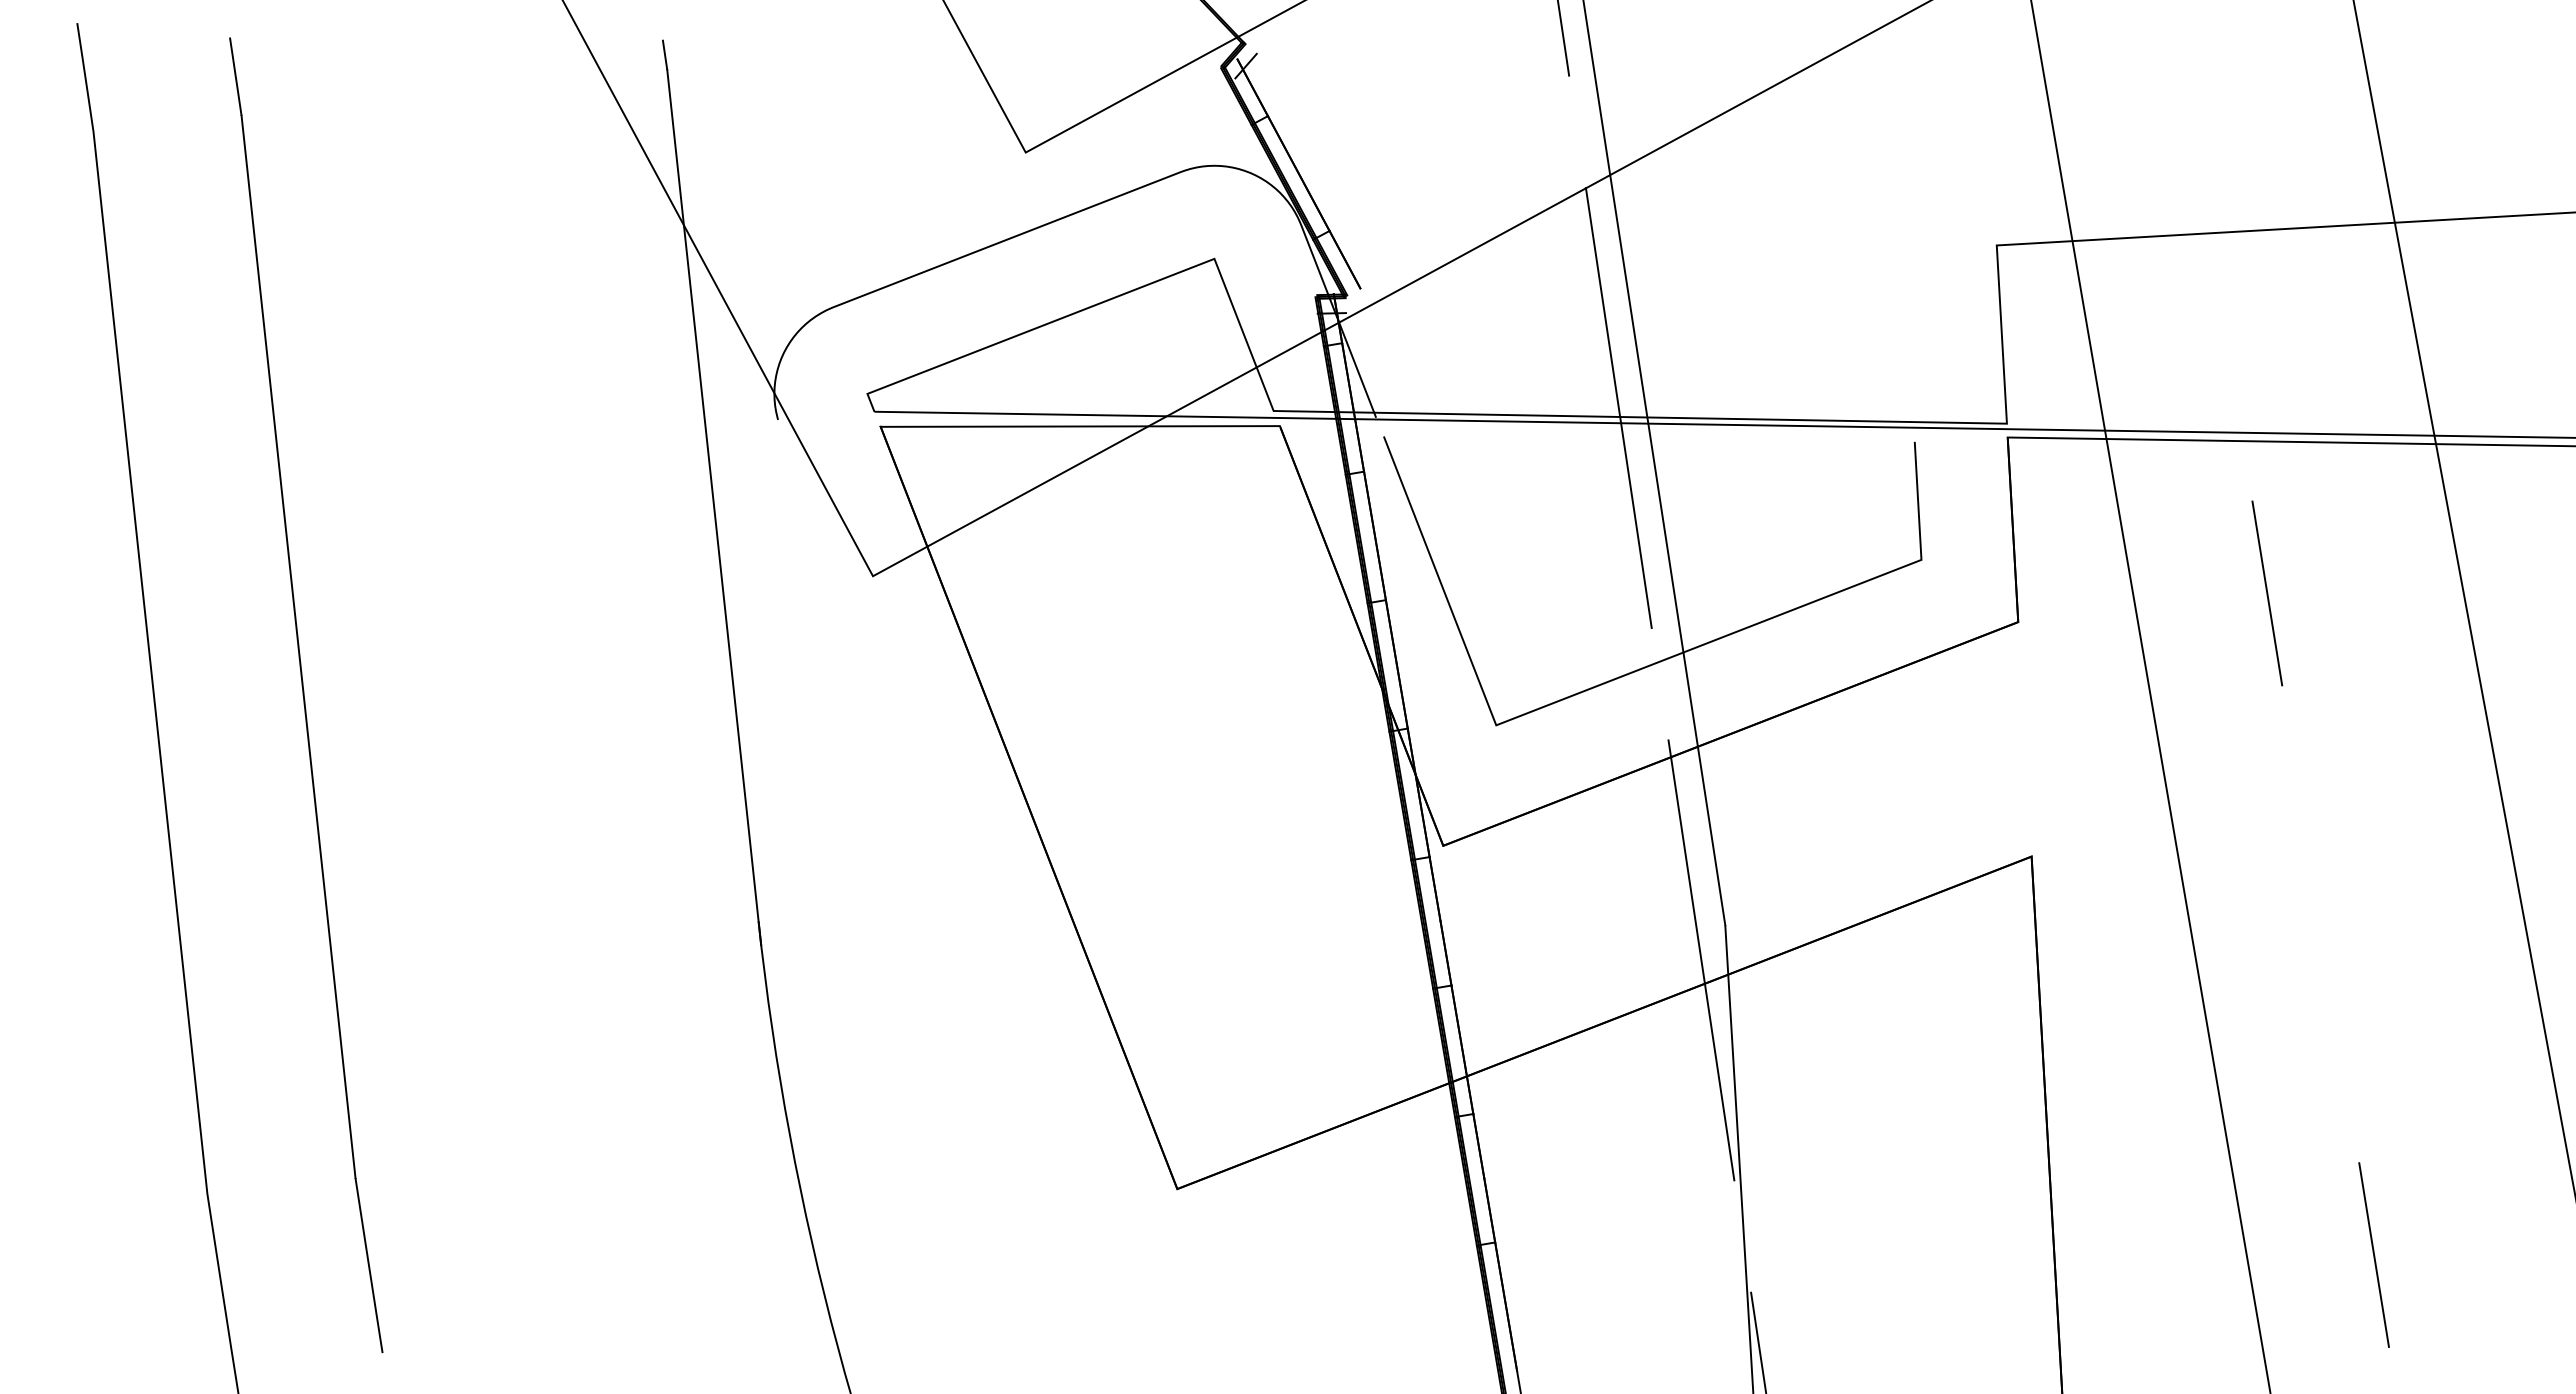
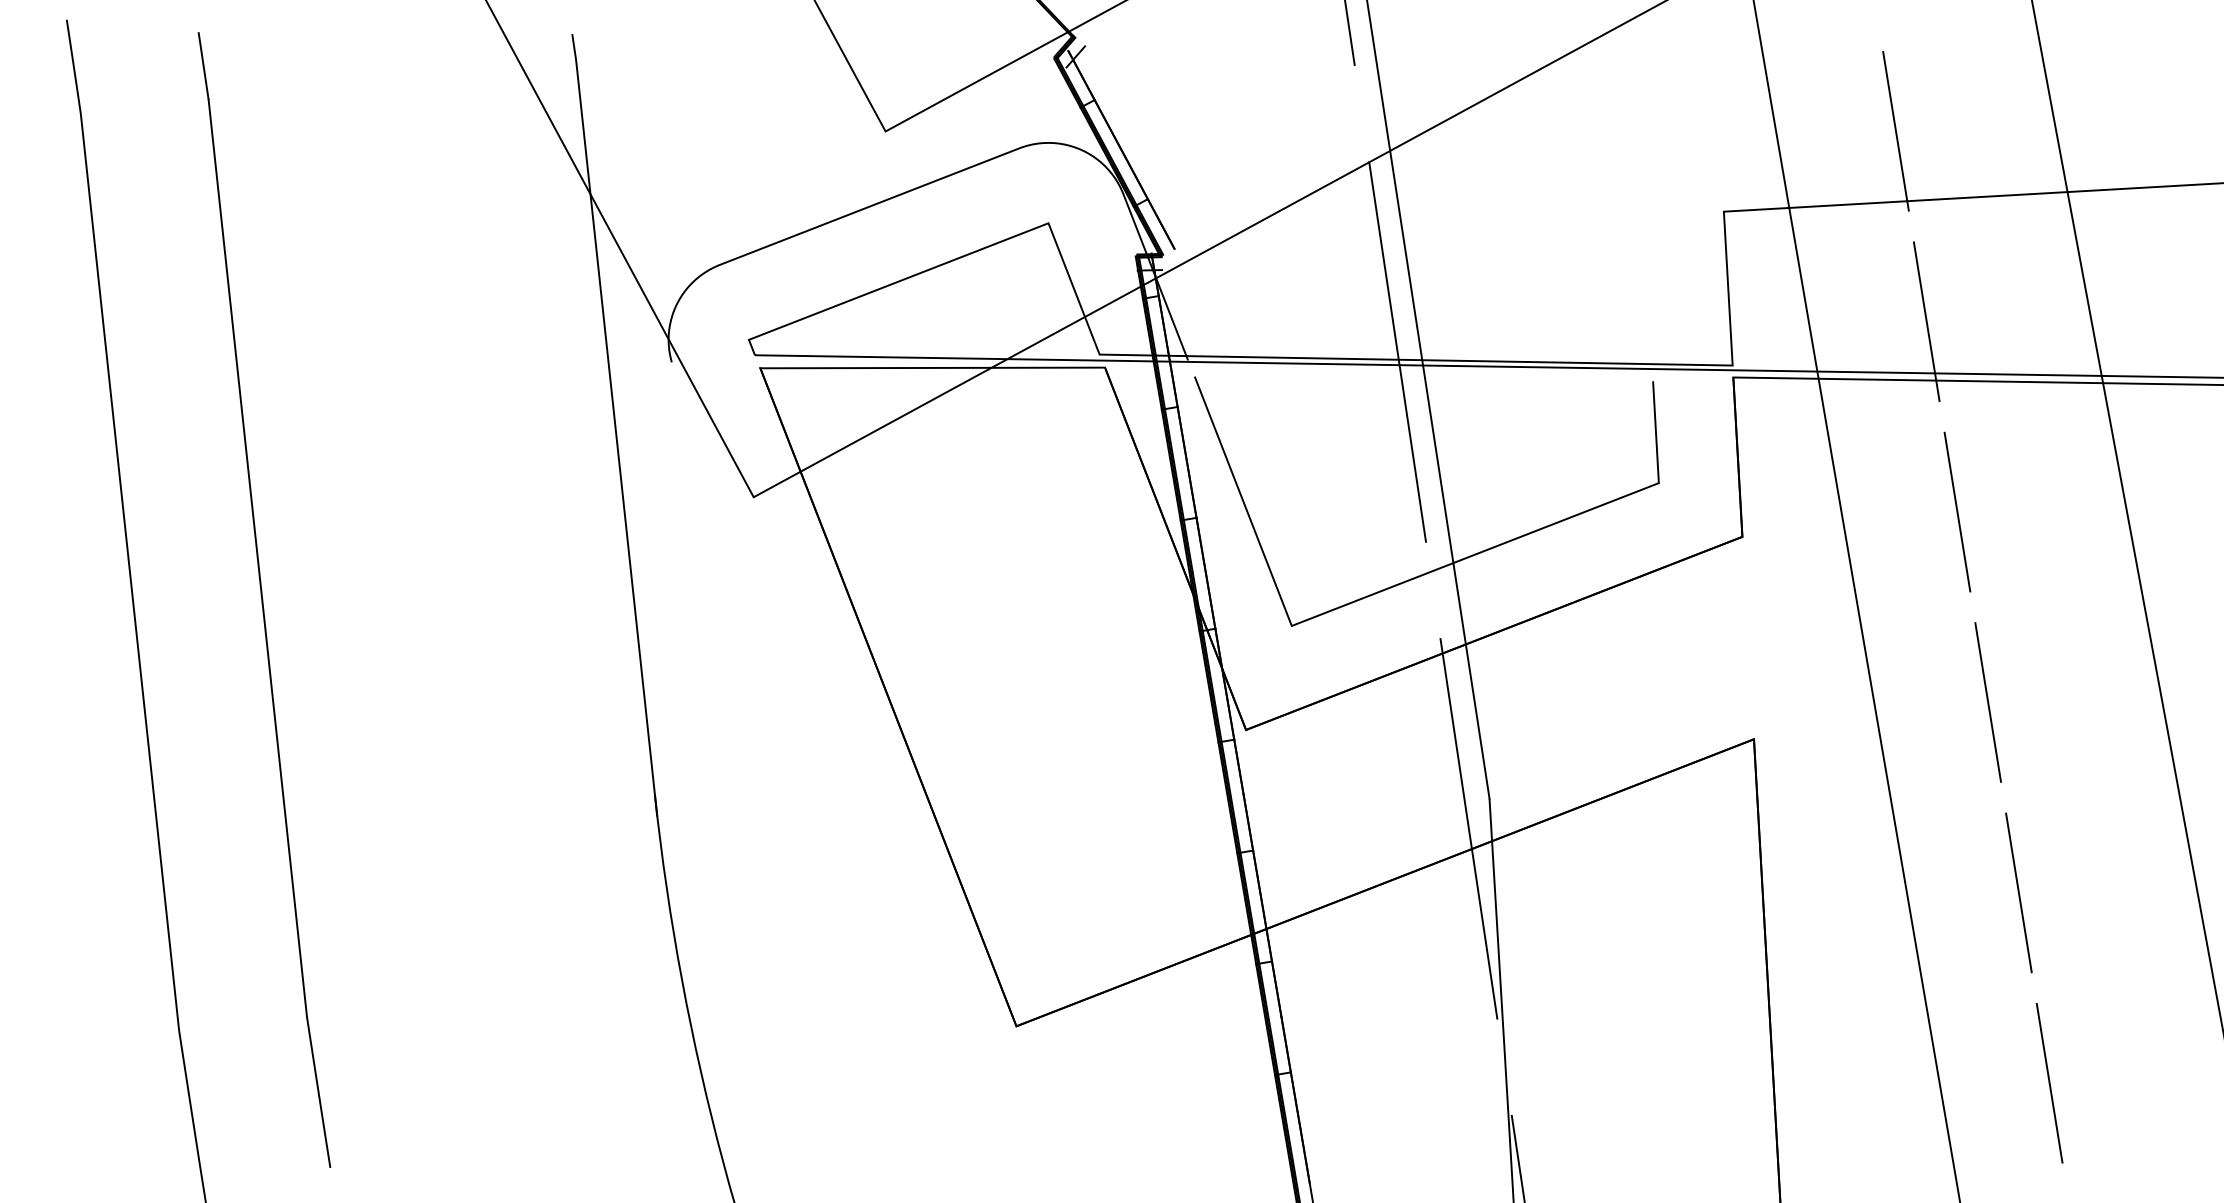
line: (2195, 152) -> (1895, 131), added
line: (2231, 372) -> (1926, 321), added
line: (2302, 813) -> (1987, 702), added
line: (2338, 1034) -> (2018, 892), added

